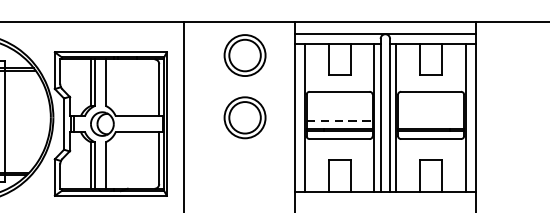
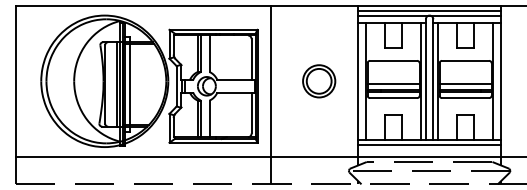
line: (385, 27) -> (429, 10), added
part: (245, 55) -> (319, 32), removed
line: (340, 120) -> (394, 83), dashed -> solid
line: (430, 120) -> (465, 83), added
line: (385, 198) -> (429, 144), added

